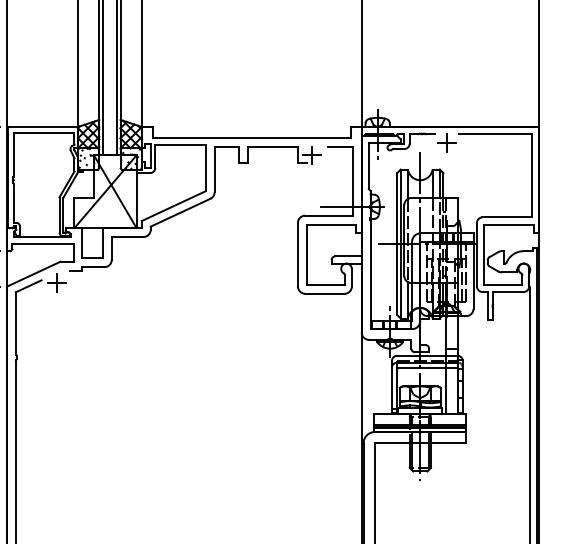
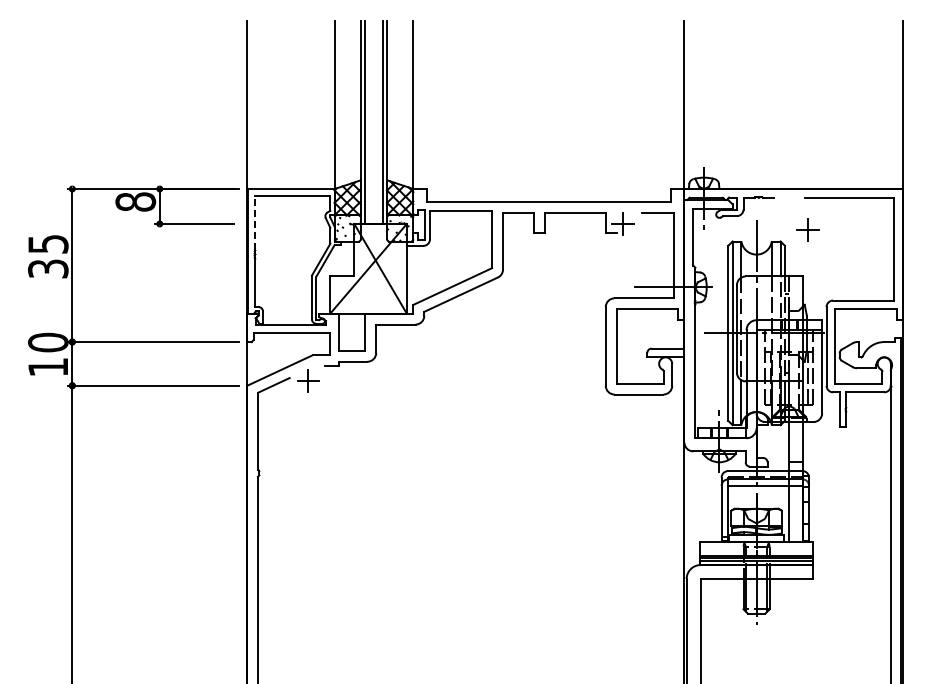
part: (446, 142) -> (807, 229), moved
line: (13, 154) -> (255, 222), solid -> dashed

